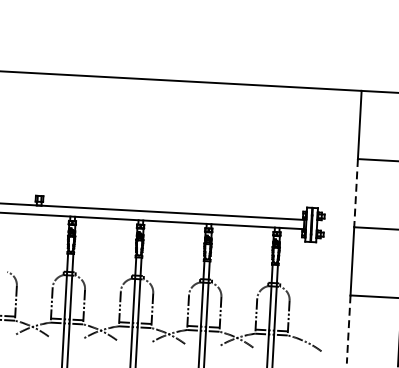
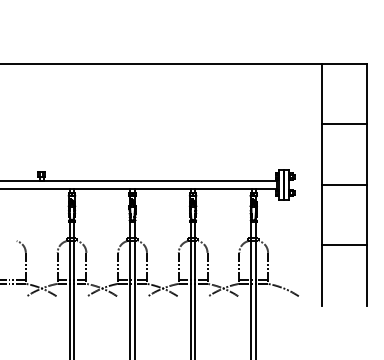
line: (355, 194) -> (321, 155), dashed -> solid
line: (348, 330) -> (321, 276), dashed -> solid

